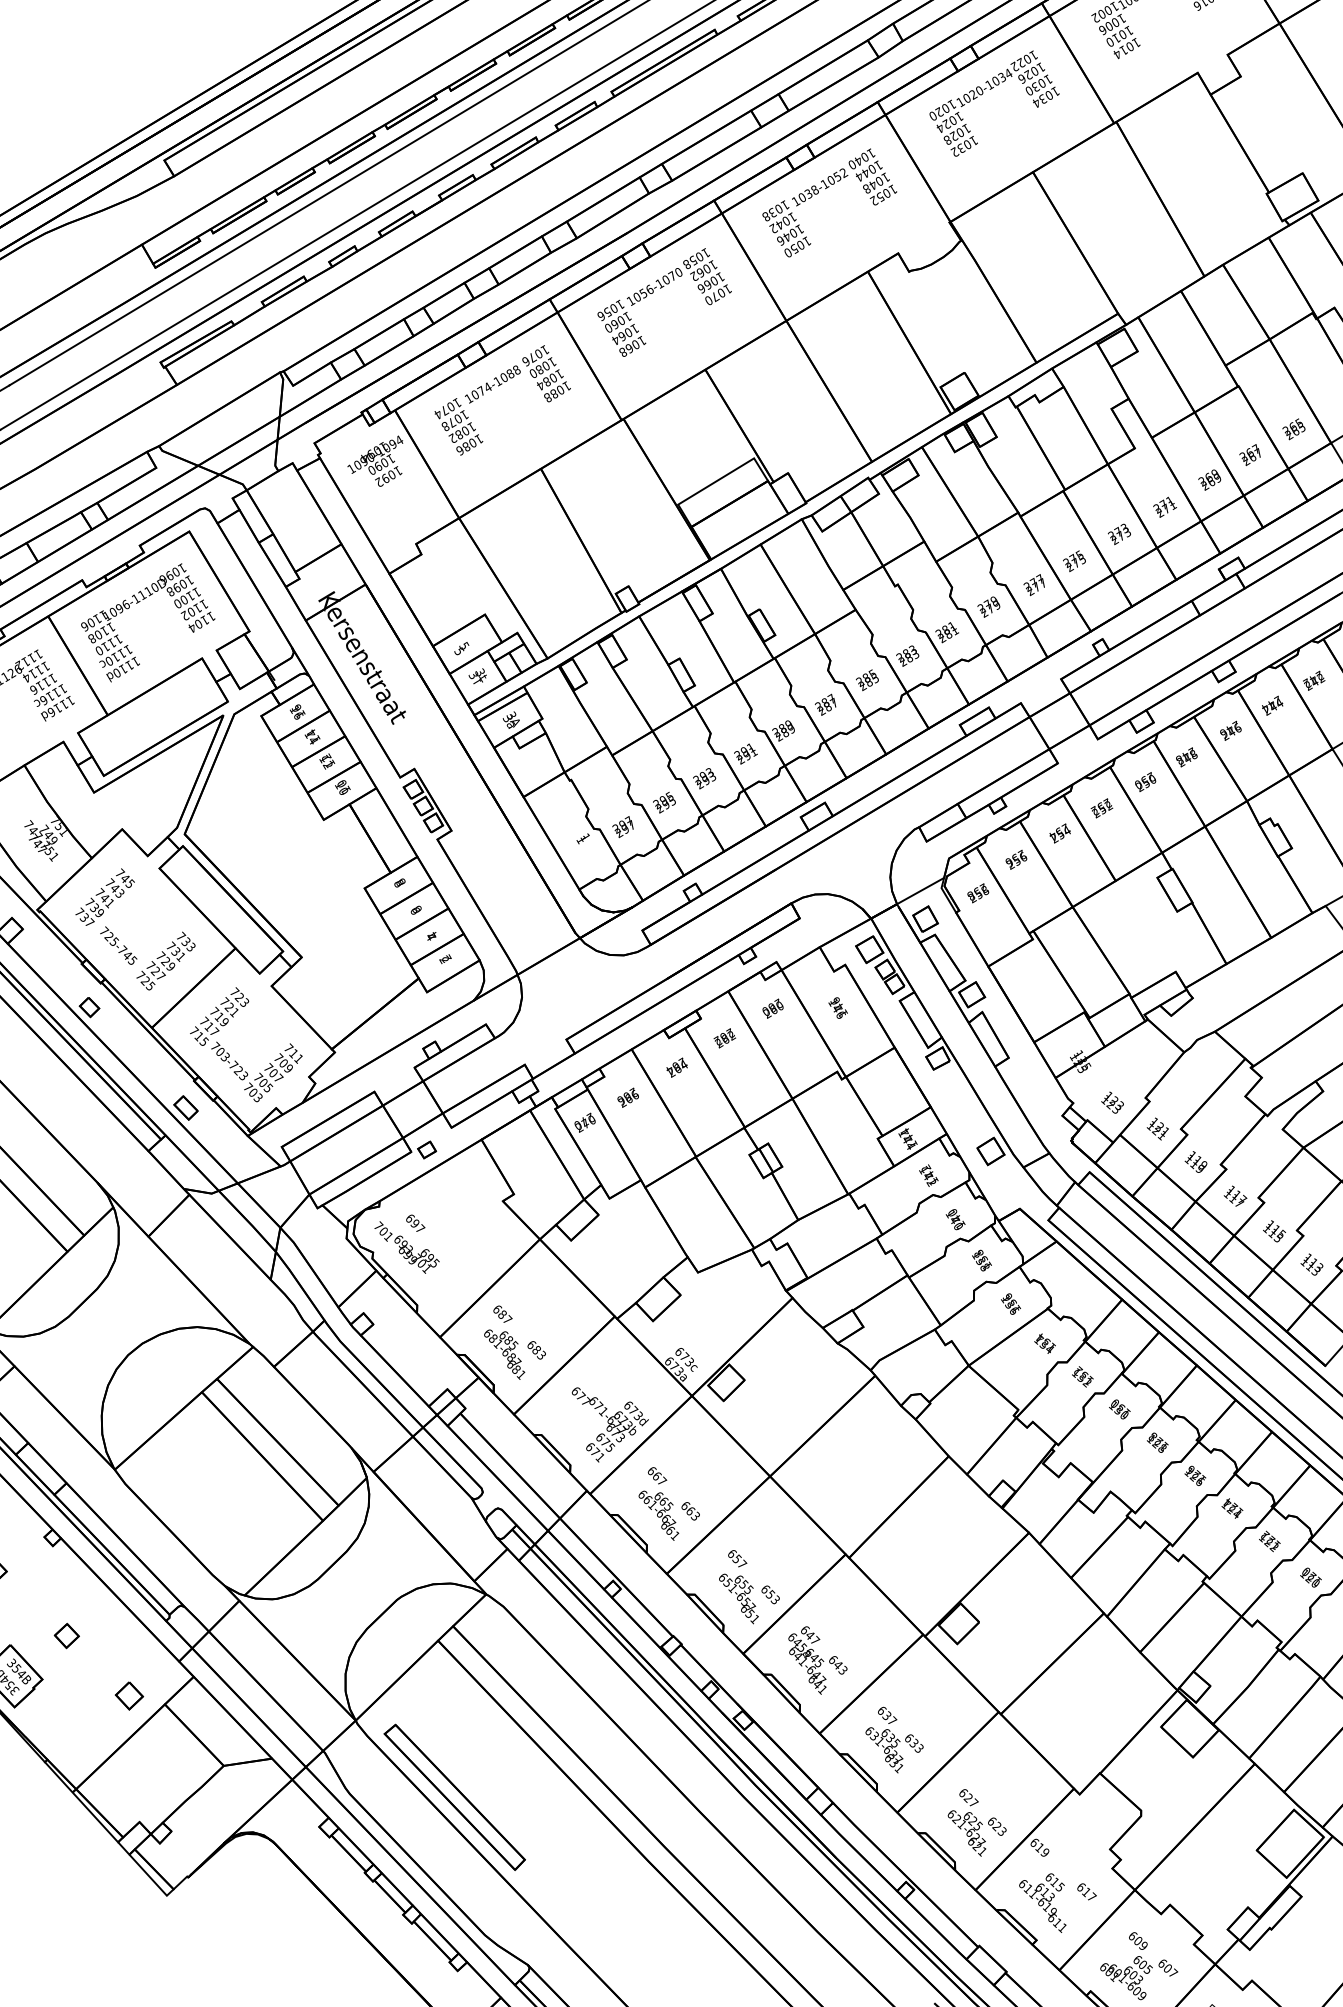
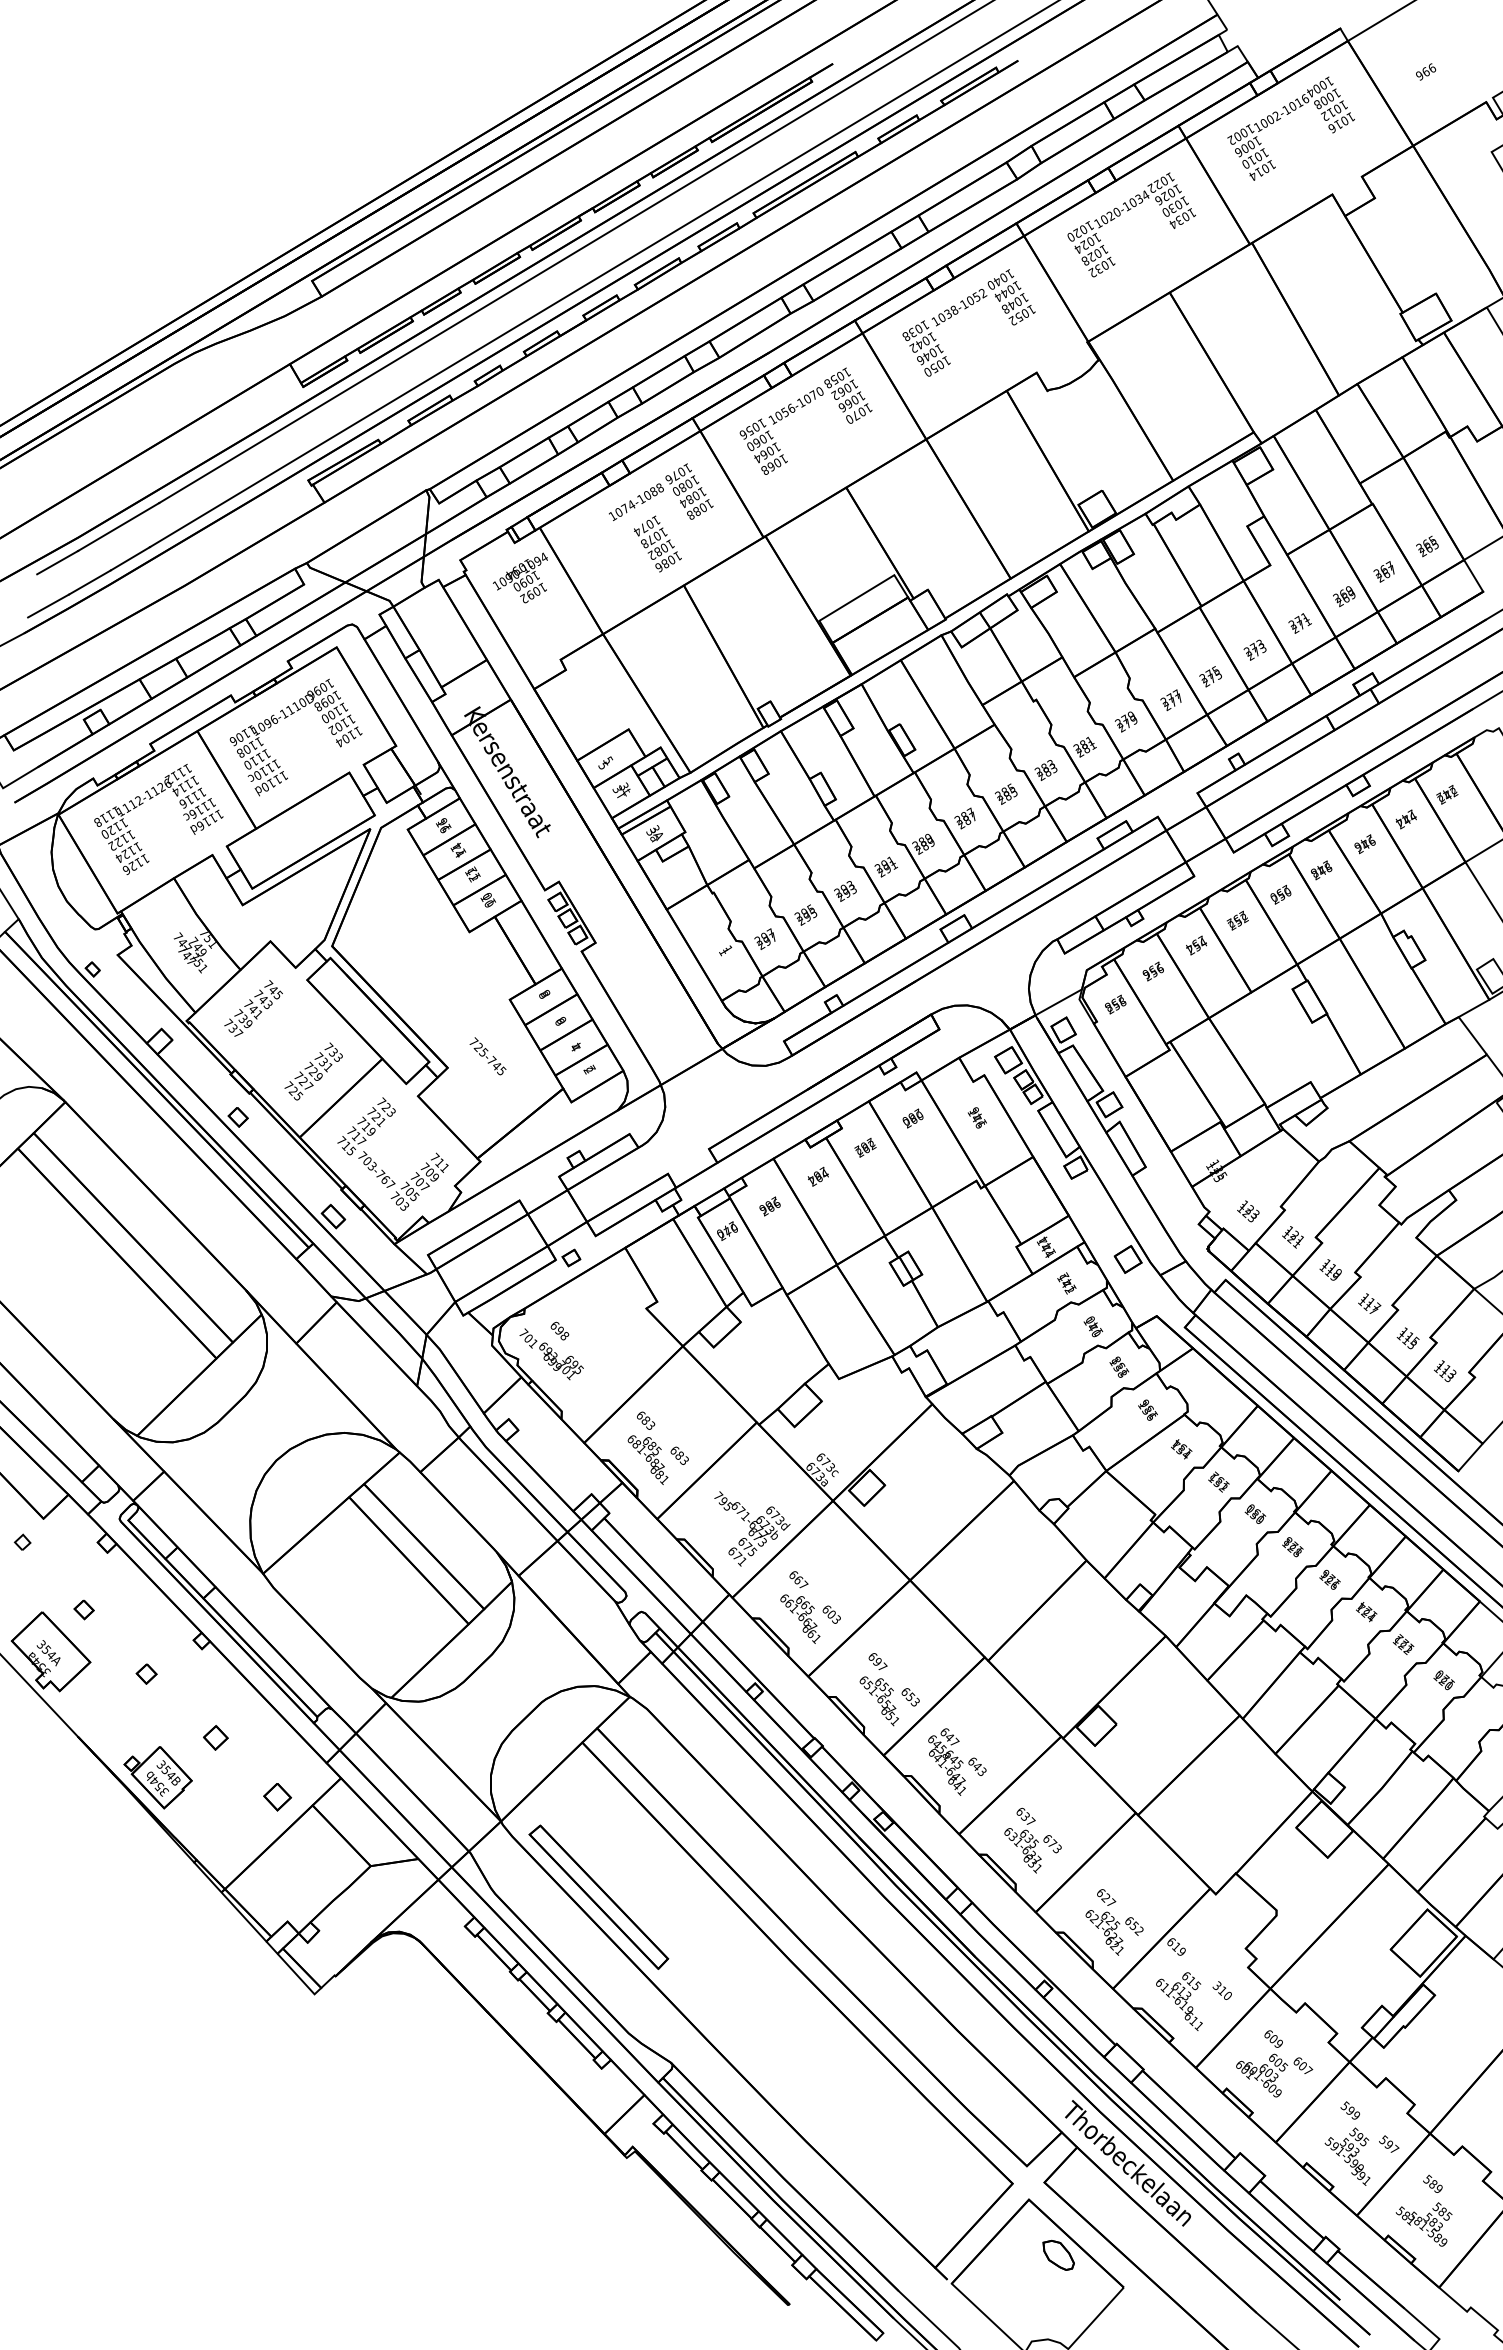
text: (458, 426) -> (657, 543), moved
text: (118, 945) -> (487, 1056), moved
text: (240, 1073) -> (387, 1182), 703-723 -> 703-767
text: (420, 1228) -> (564, 1335), 697 -> 698
text: (507, 1319) -> (650, 1425), 687 -> 683
text: (581, 1395) -> (723, 1500), 677 -> 795
text: (691, 1511) -> (832, 1614), 663 -> 603
text: (737, 1558) -> (877, 1661), 657 -> 697
text: (914, 1743) -> (1052, 1844), 633 -> 673
text: (999, 1829) -> (1136, 1928), 623 -> 652
text: (1086, 1891) -> (1222, 1990), 617 -> 310

